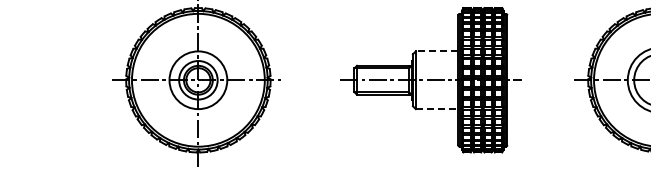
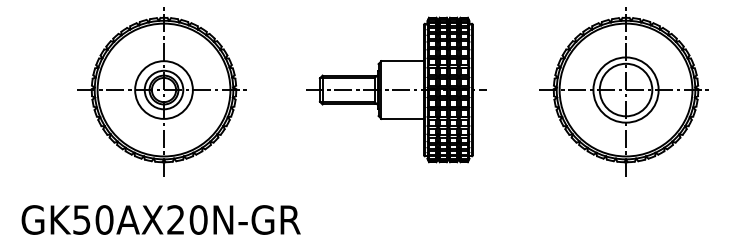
line: (436, 51) -> (402, 61), dashed -> solid
line: (437, 108) -> (403, 118), dashed -> solid

